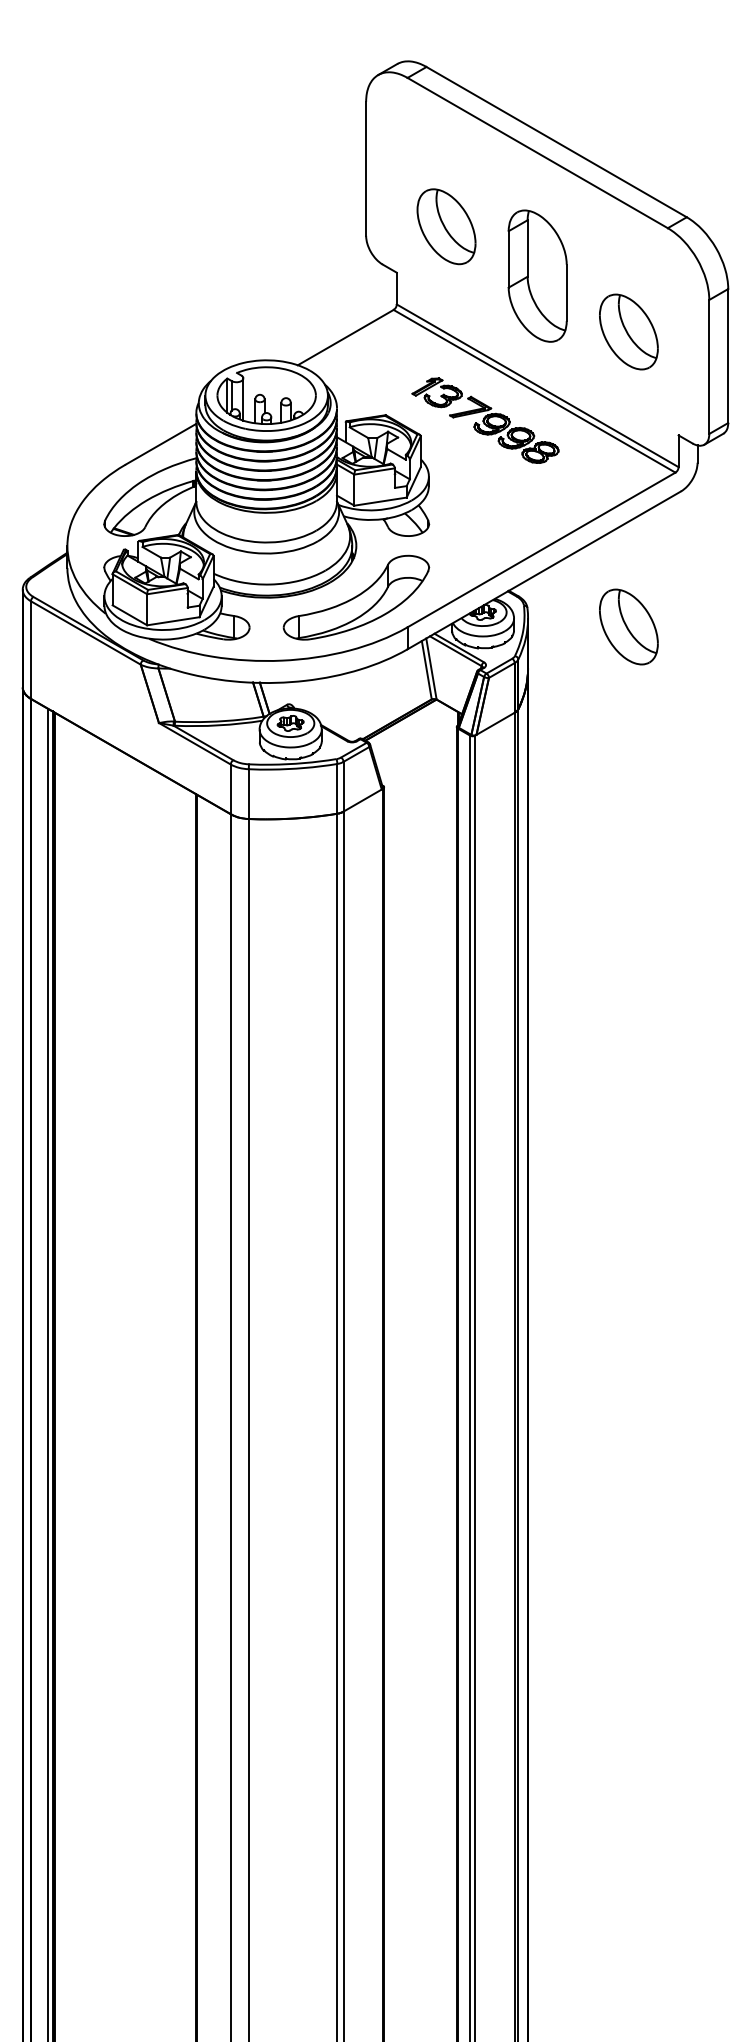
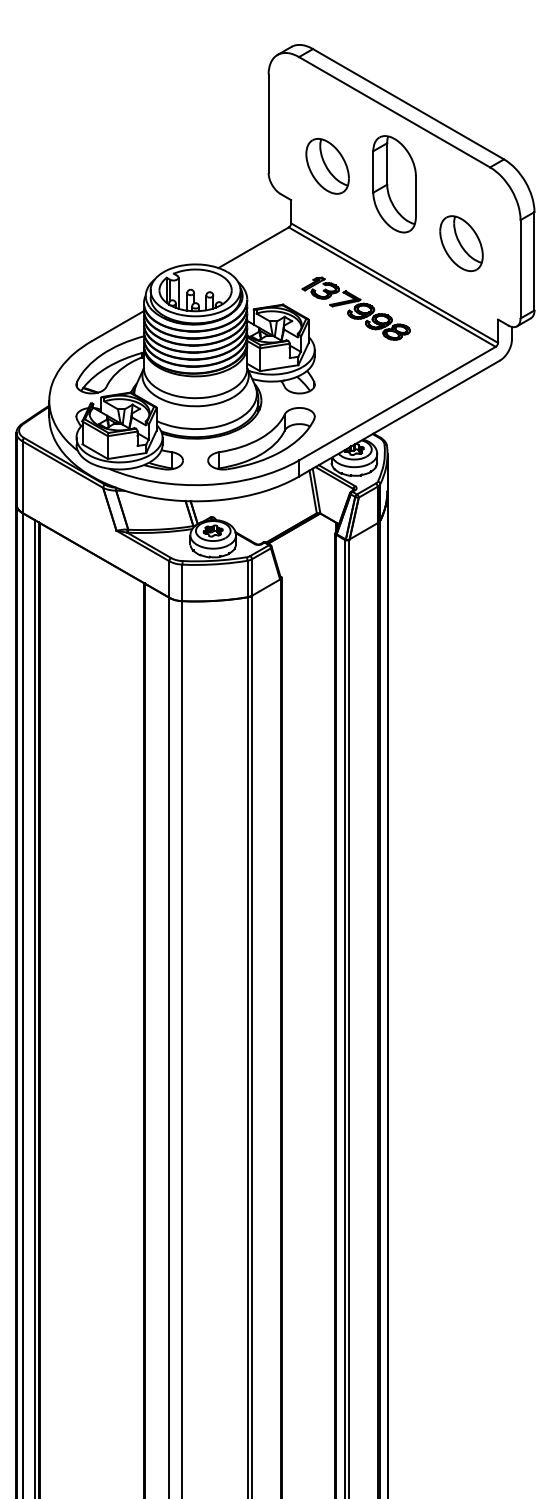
part: (537, 275) -> (394, 183), moved
part: (628, 626) -> (461, 459), removed

